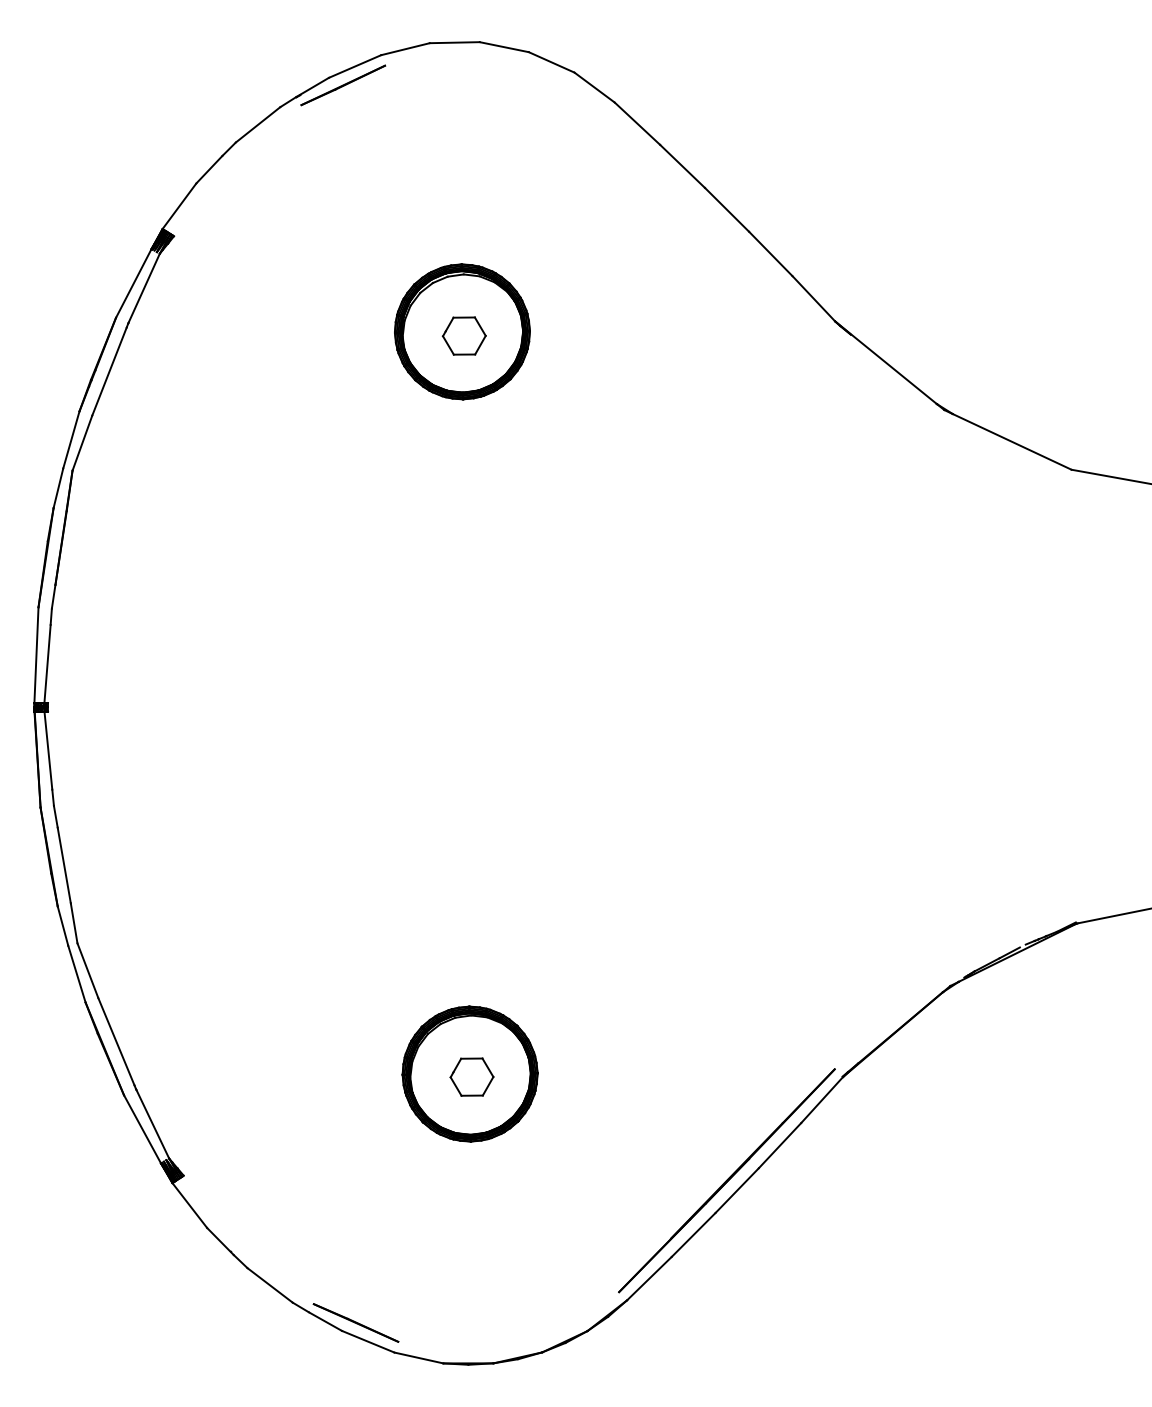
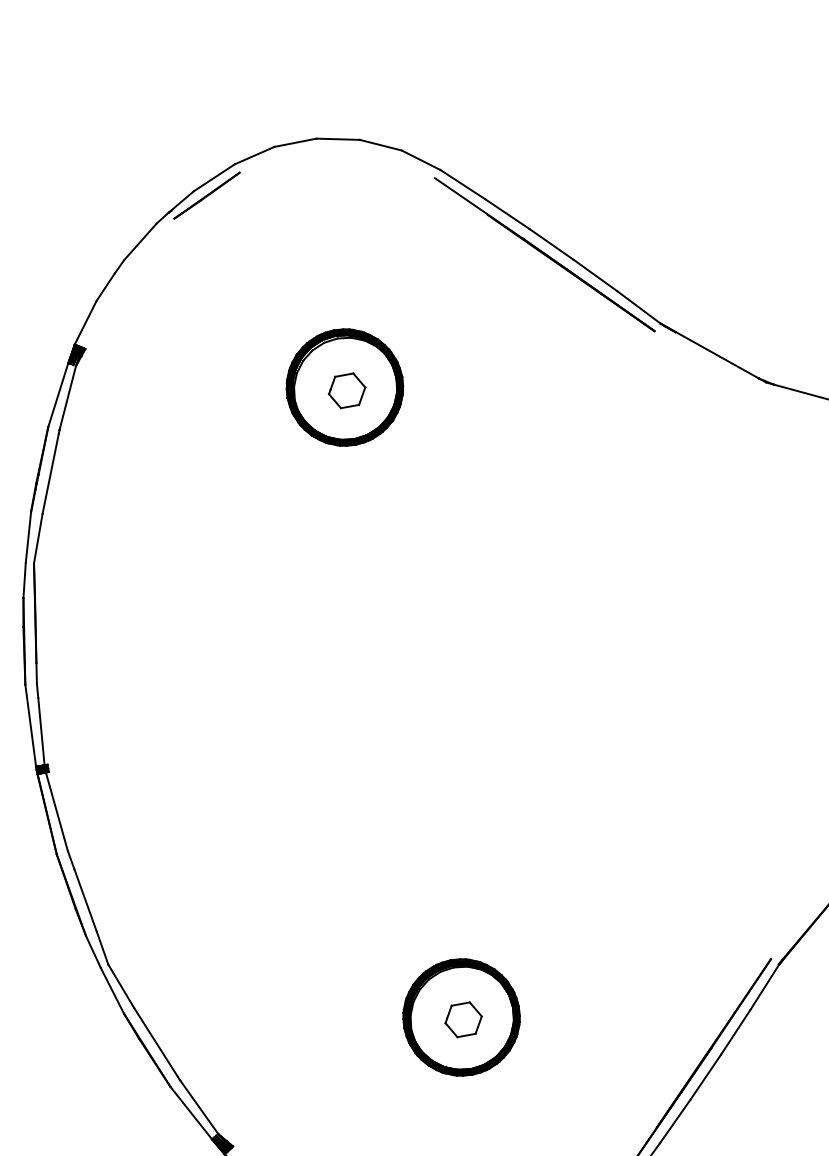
line: (716, 219) -> (544, 254), added

